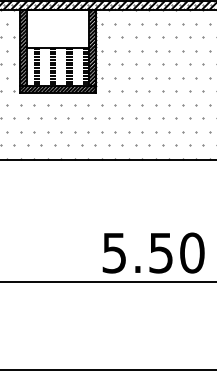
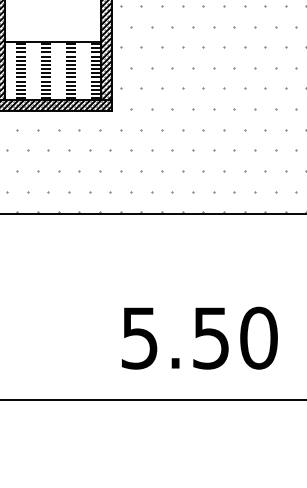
text: (153, 252) -> (199, 337), moved

